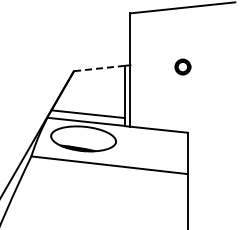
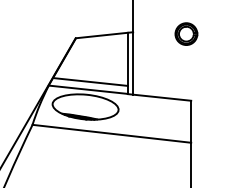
part: (182, 66) -> (186, 33), size x1.43
line: (99, 68) -> (101, 35), dashed -> solid

